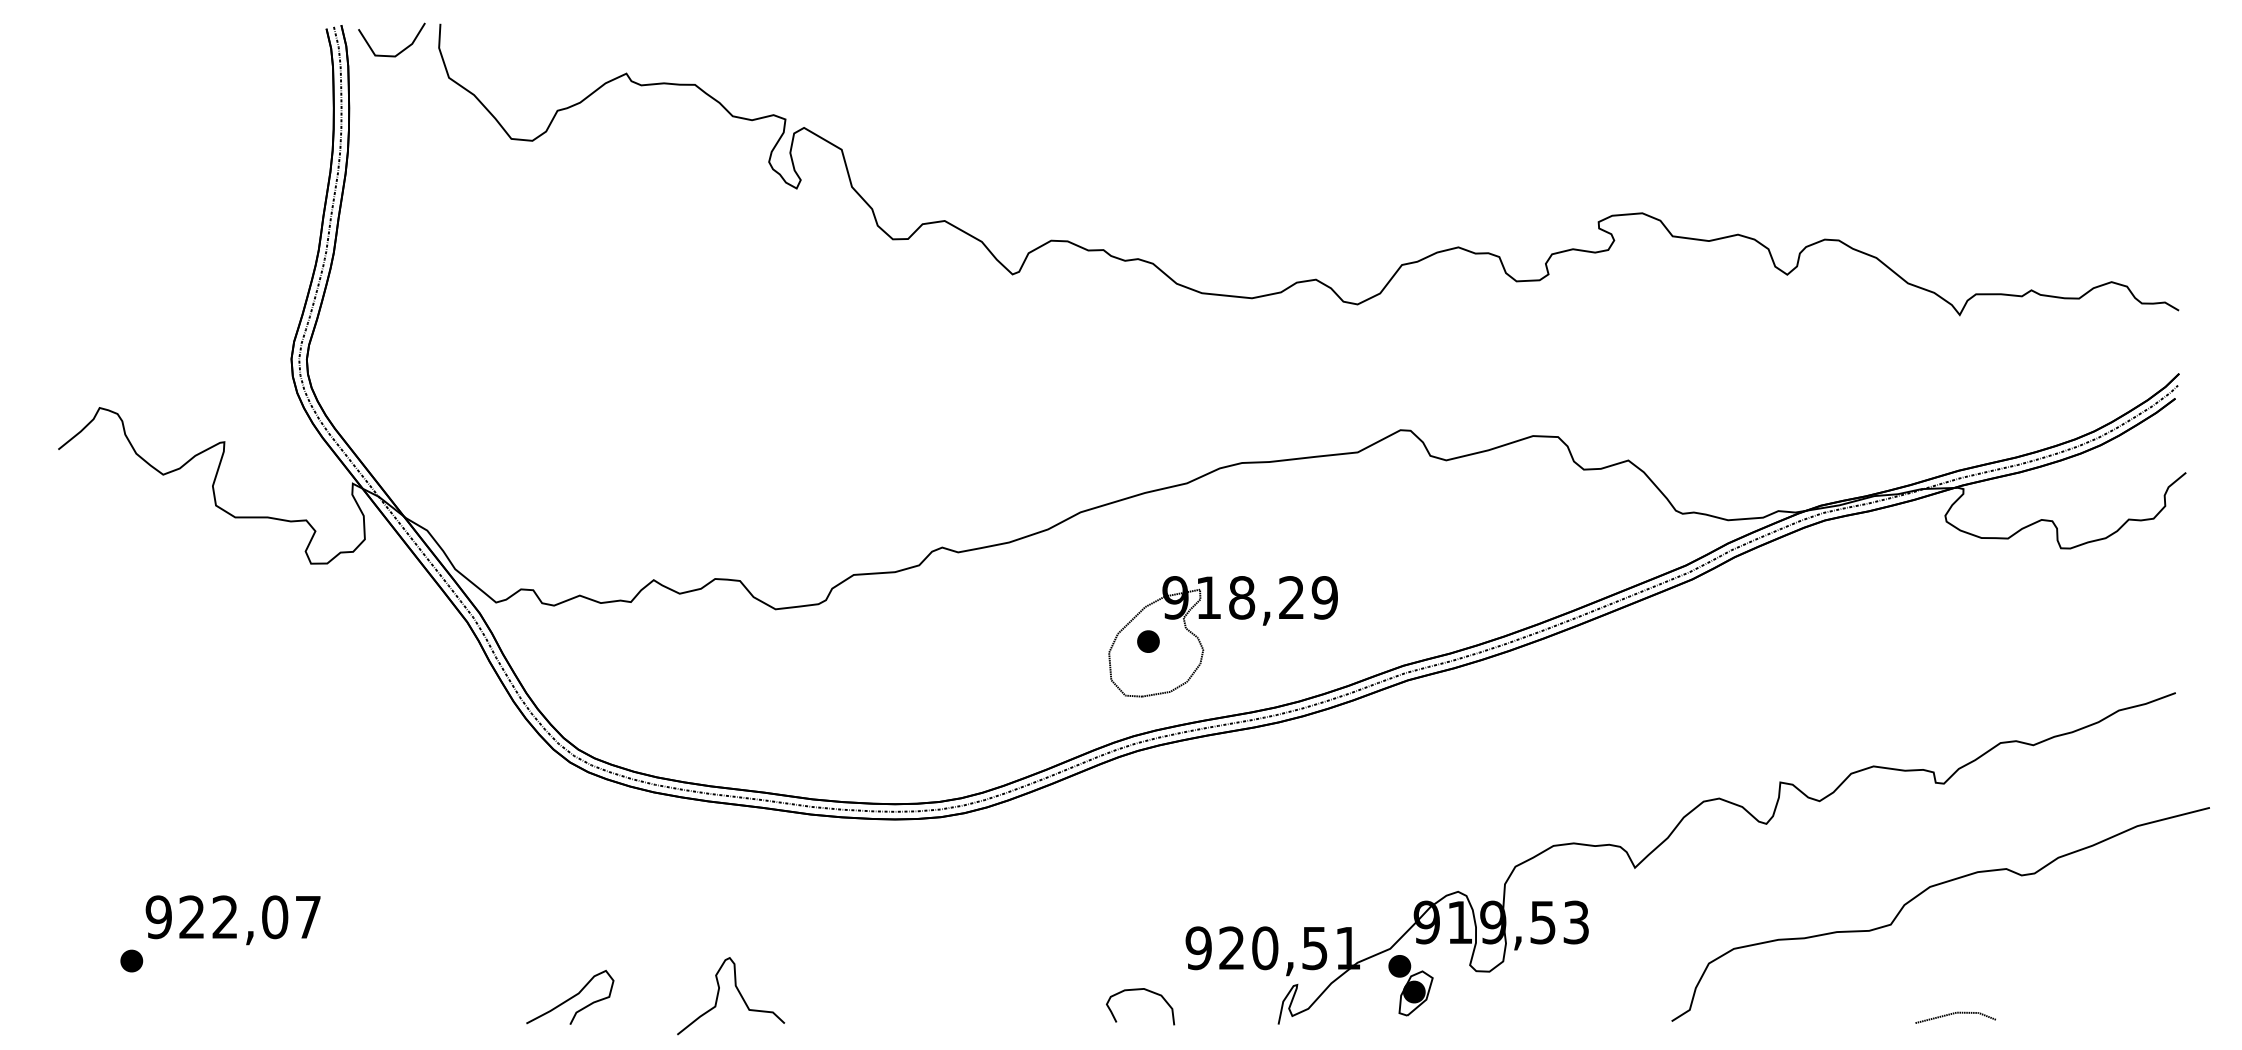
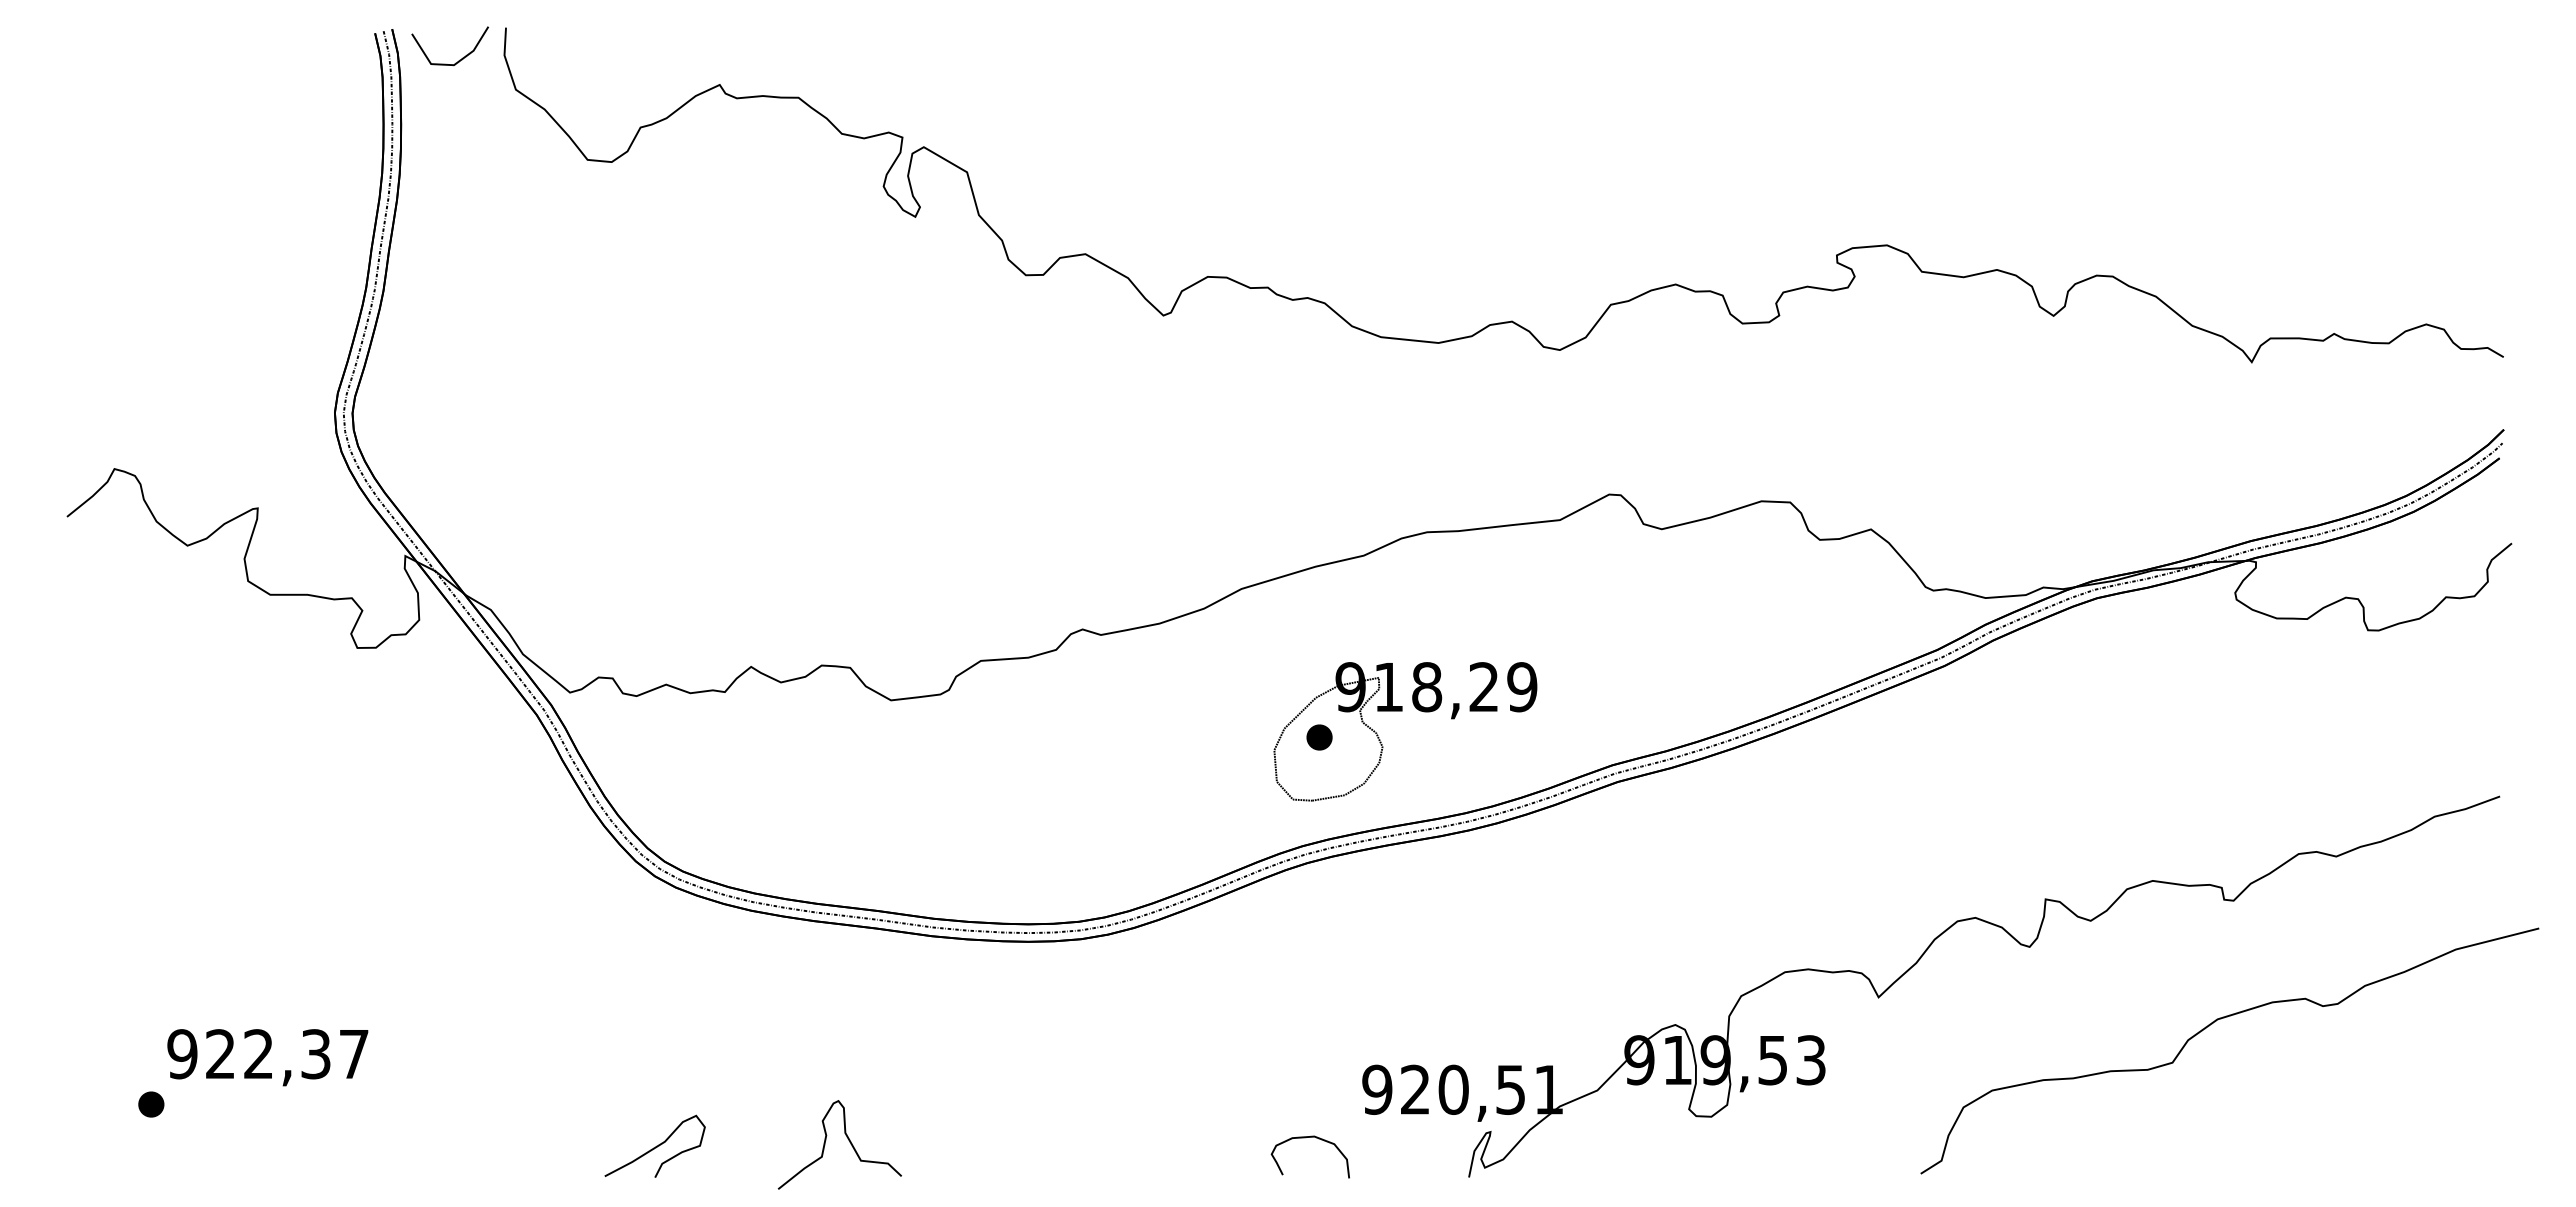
text: (275, 917) -> (316, 1054), 922,07 -> 922,37
part: (1410, 985) -> (1620, 1132), removed
line: (1954, 1014) -> (2245, 1165), removed

